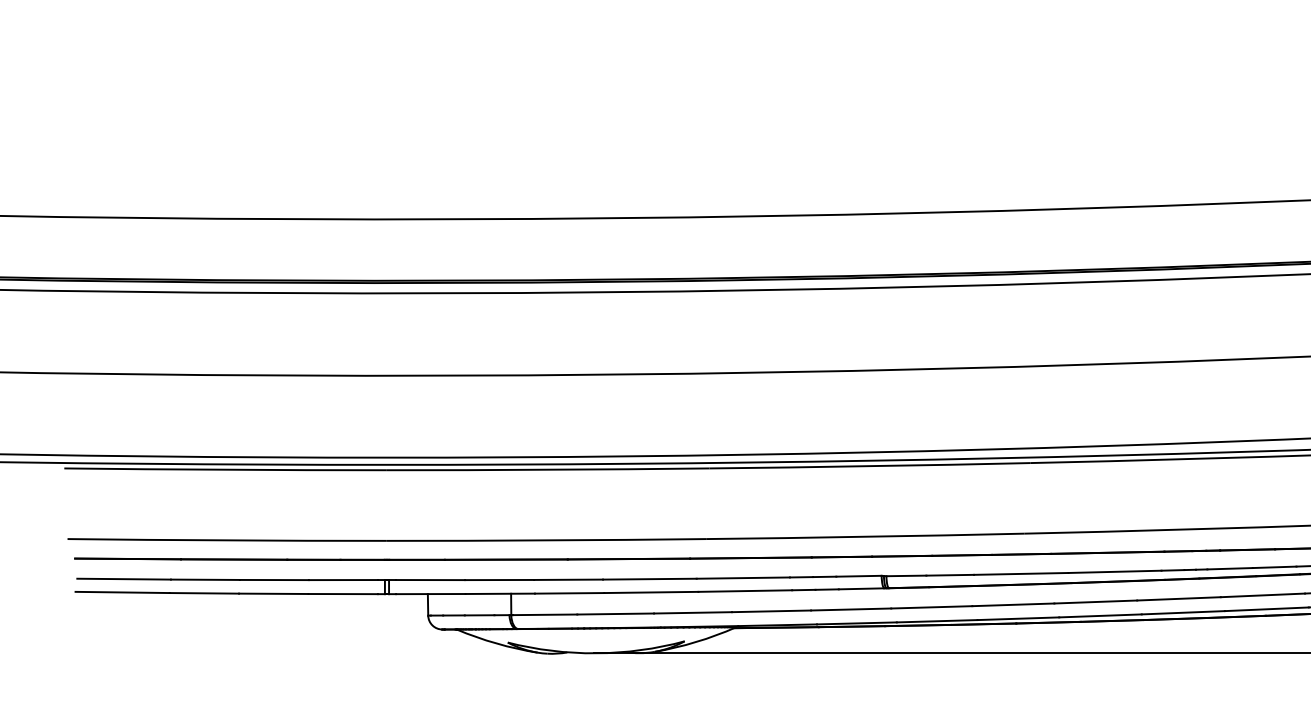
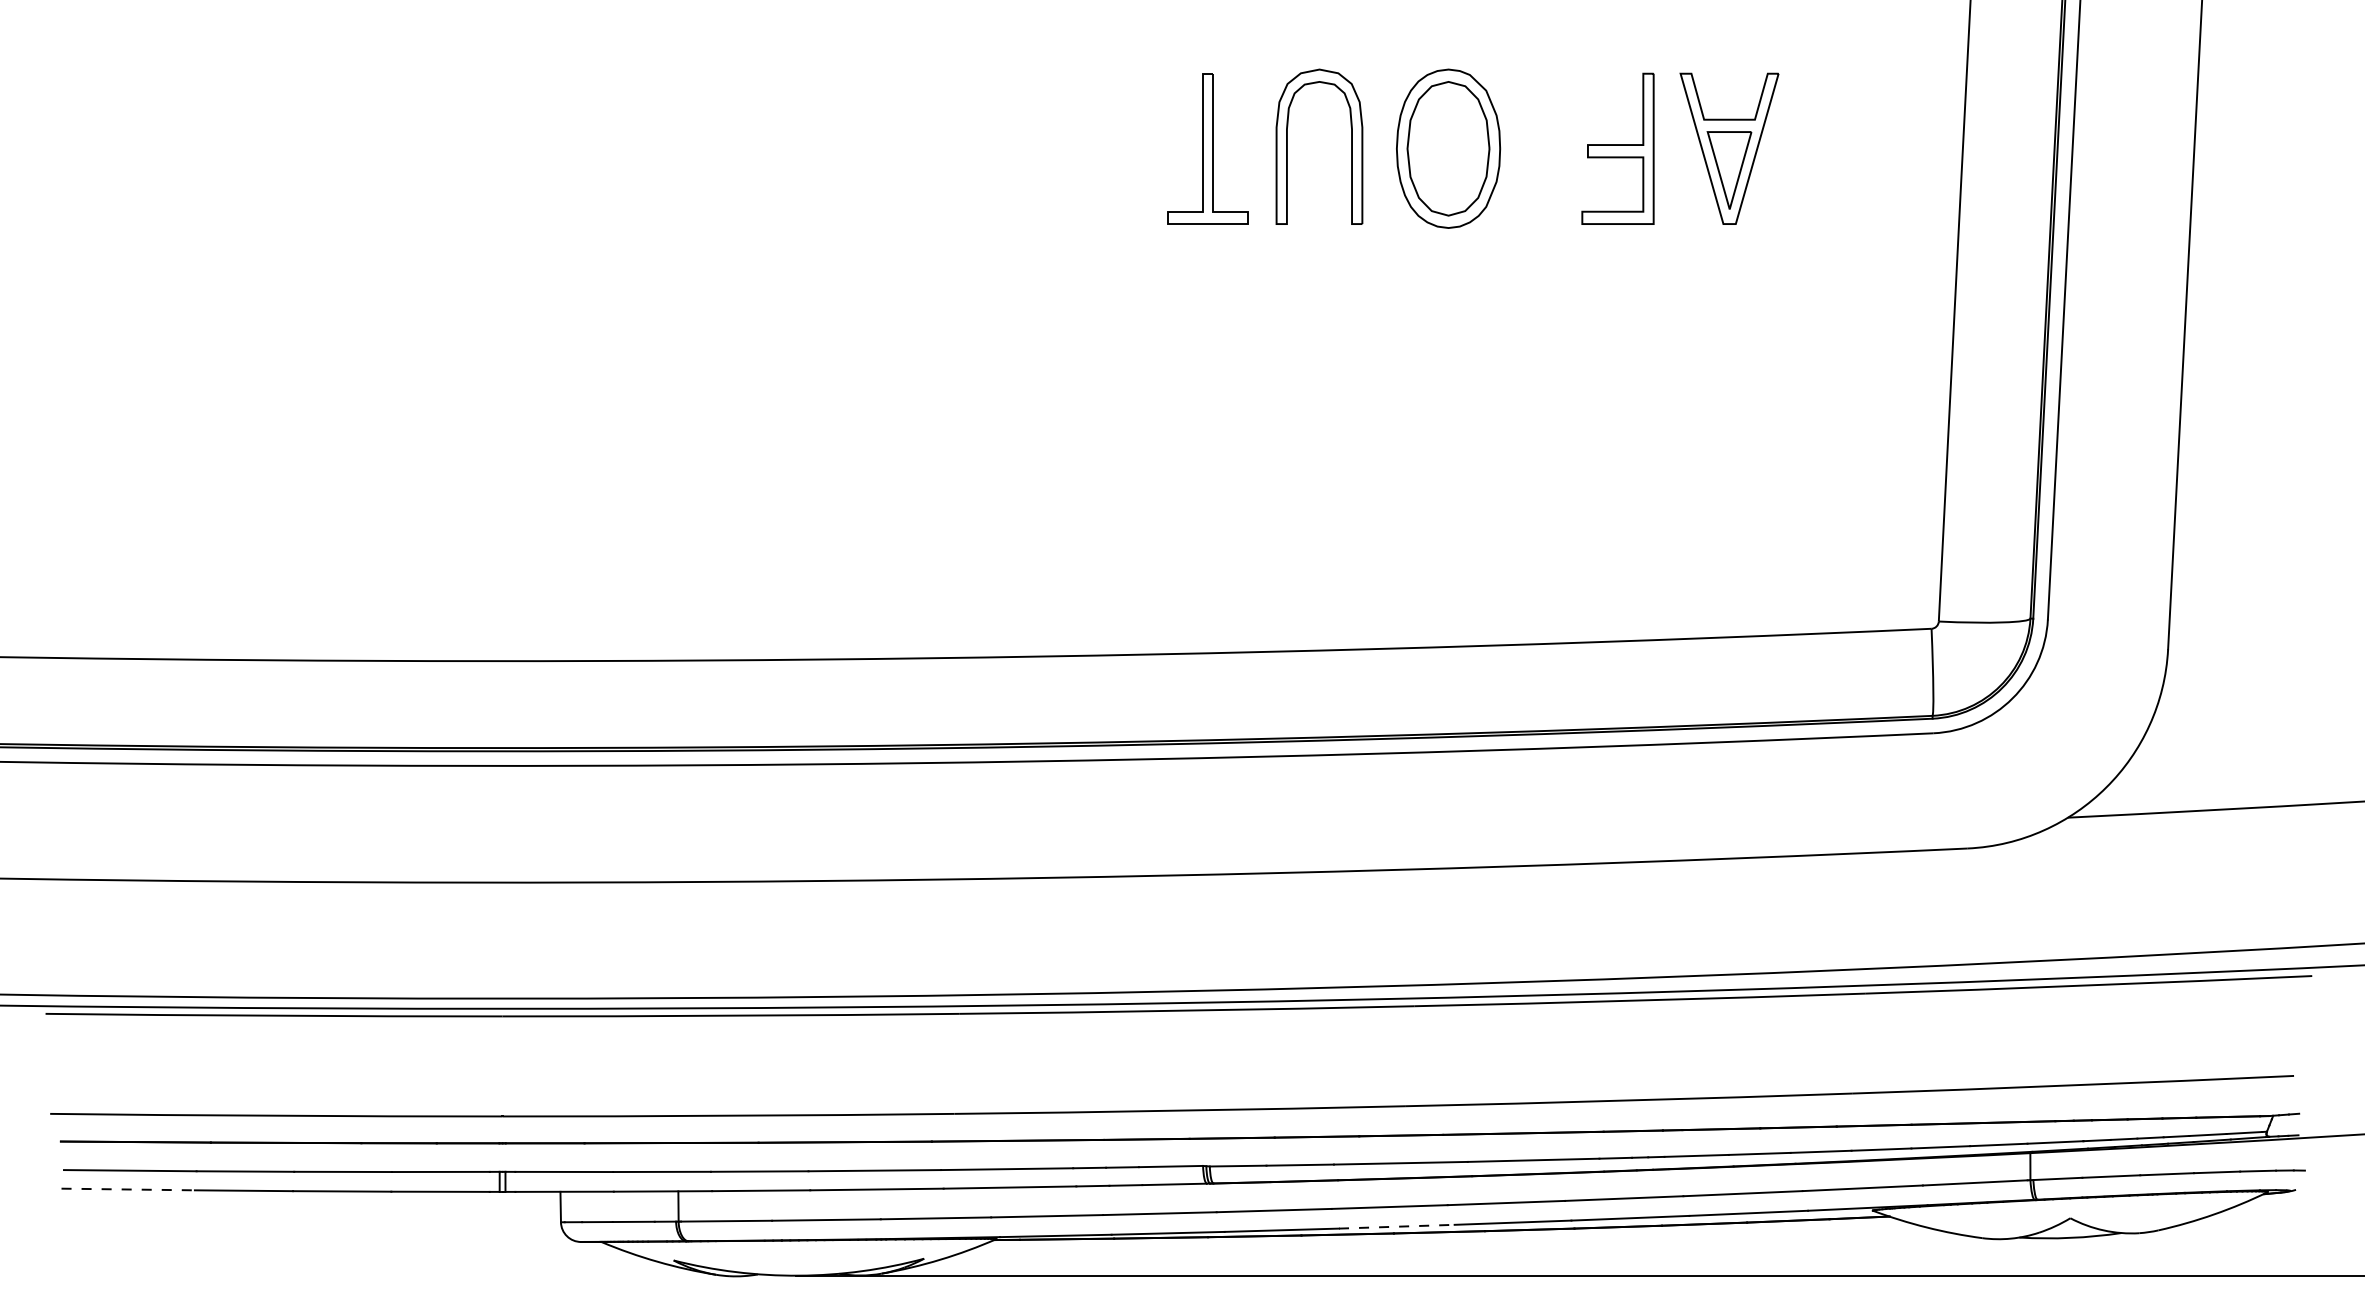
line: (122, 592) -> (128, 1189), solid -> dashed
line: (1018, 618) -> (1396, 1226), solid -> dashed

